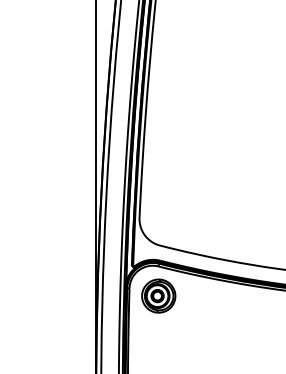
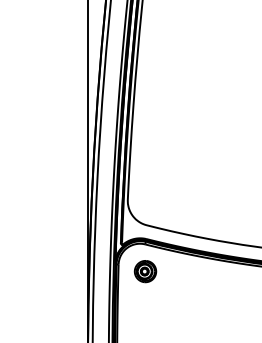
part: (158, 295) -> (145, 271), size x0.7

